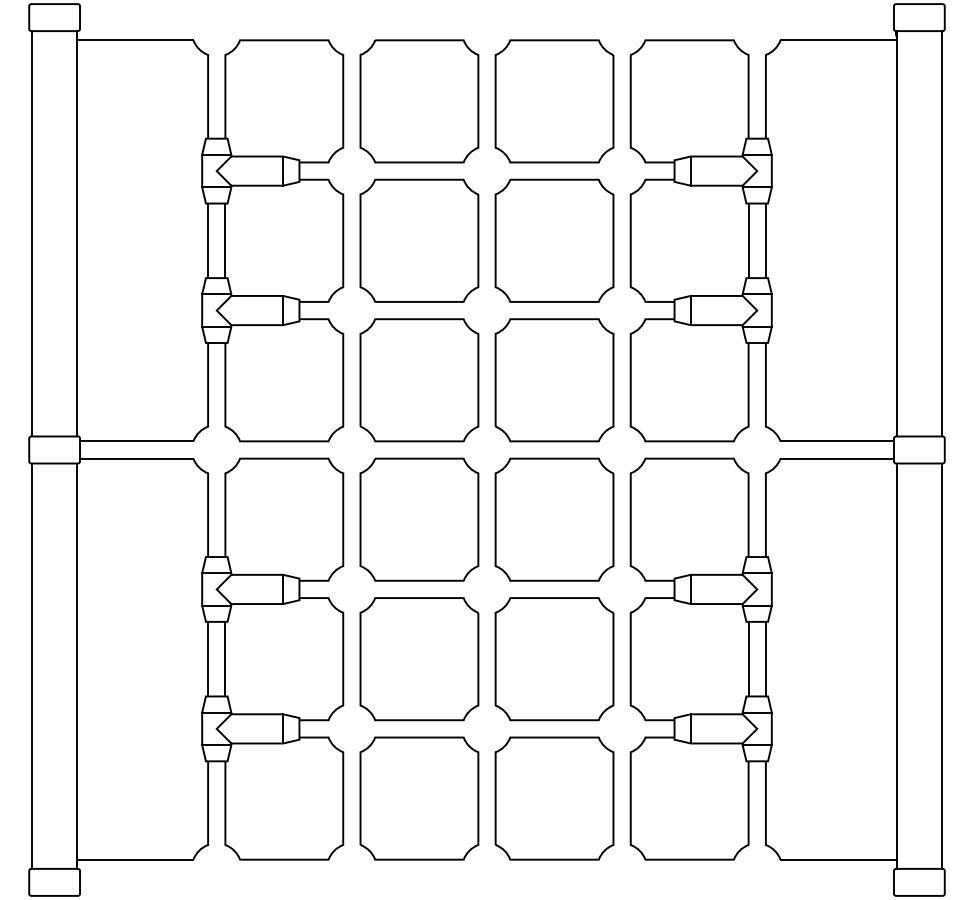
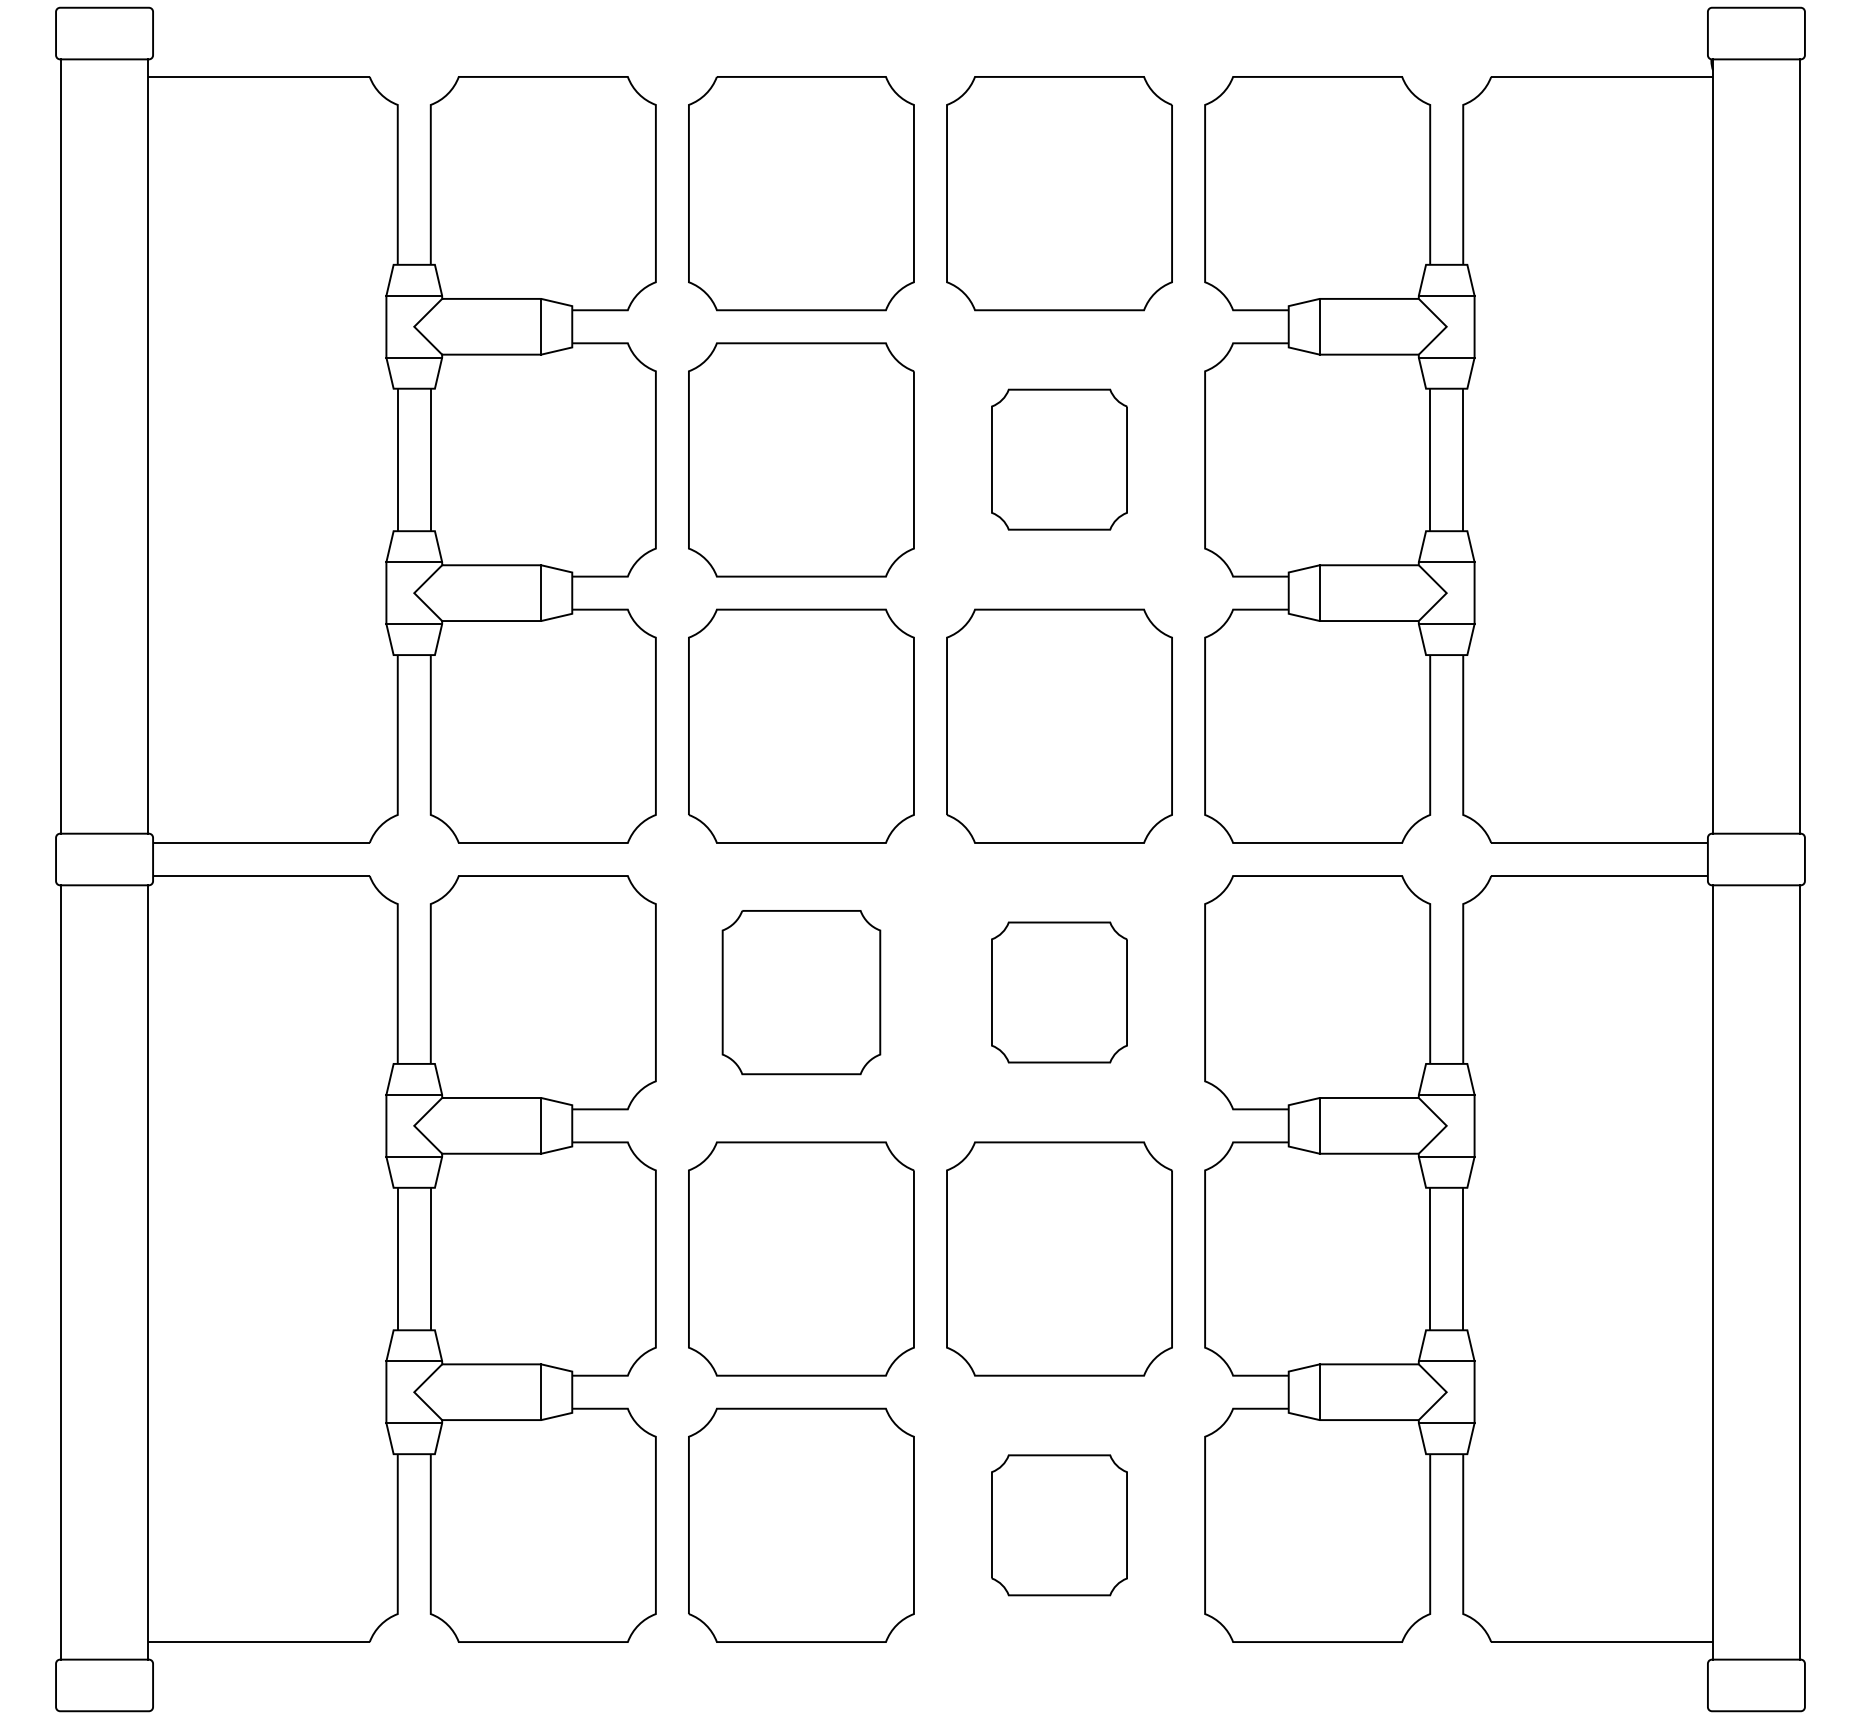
part: (554, 240) -> (1059, 459), size x0.6
part: (419, 519) -> (801, 992), size x0.7
part: (554, 519) -> (1059, 992), size x0.6
part: (554, 798) -> (1059, 1525), size x0.6

